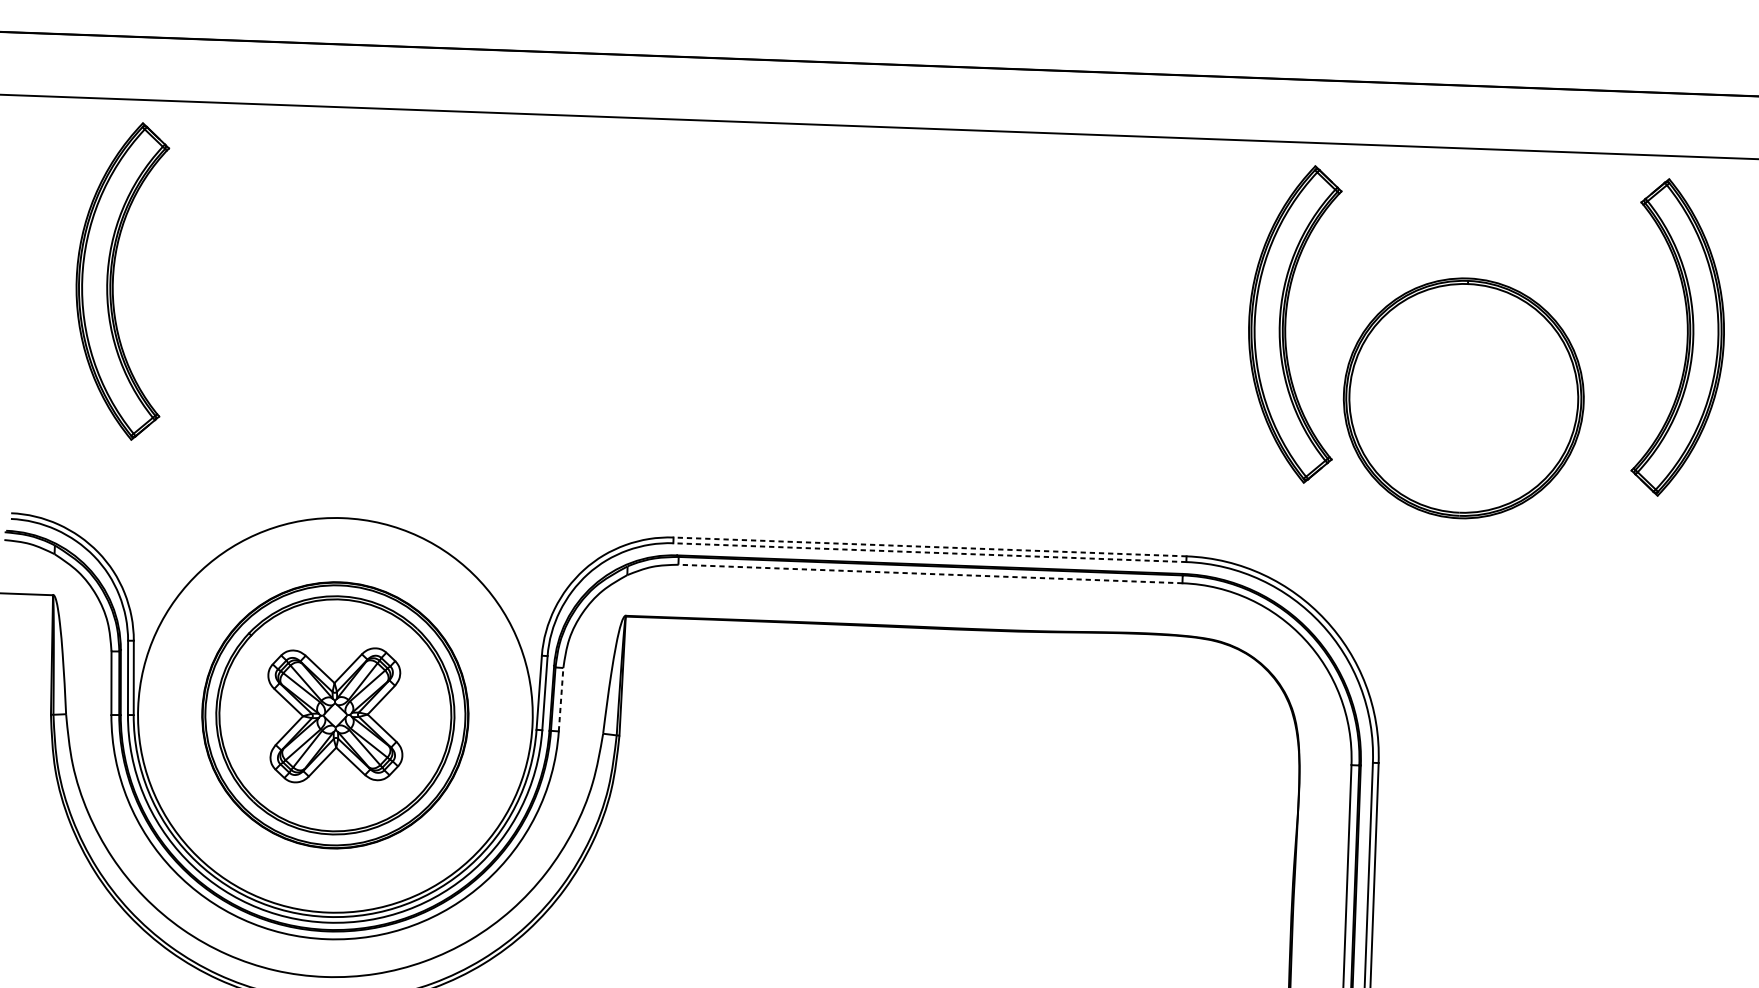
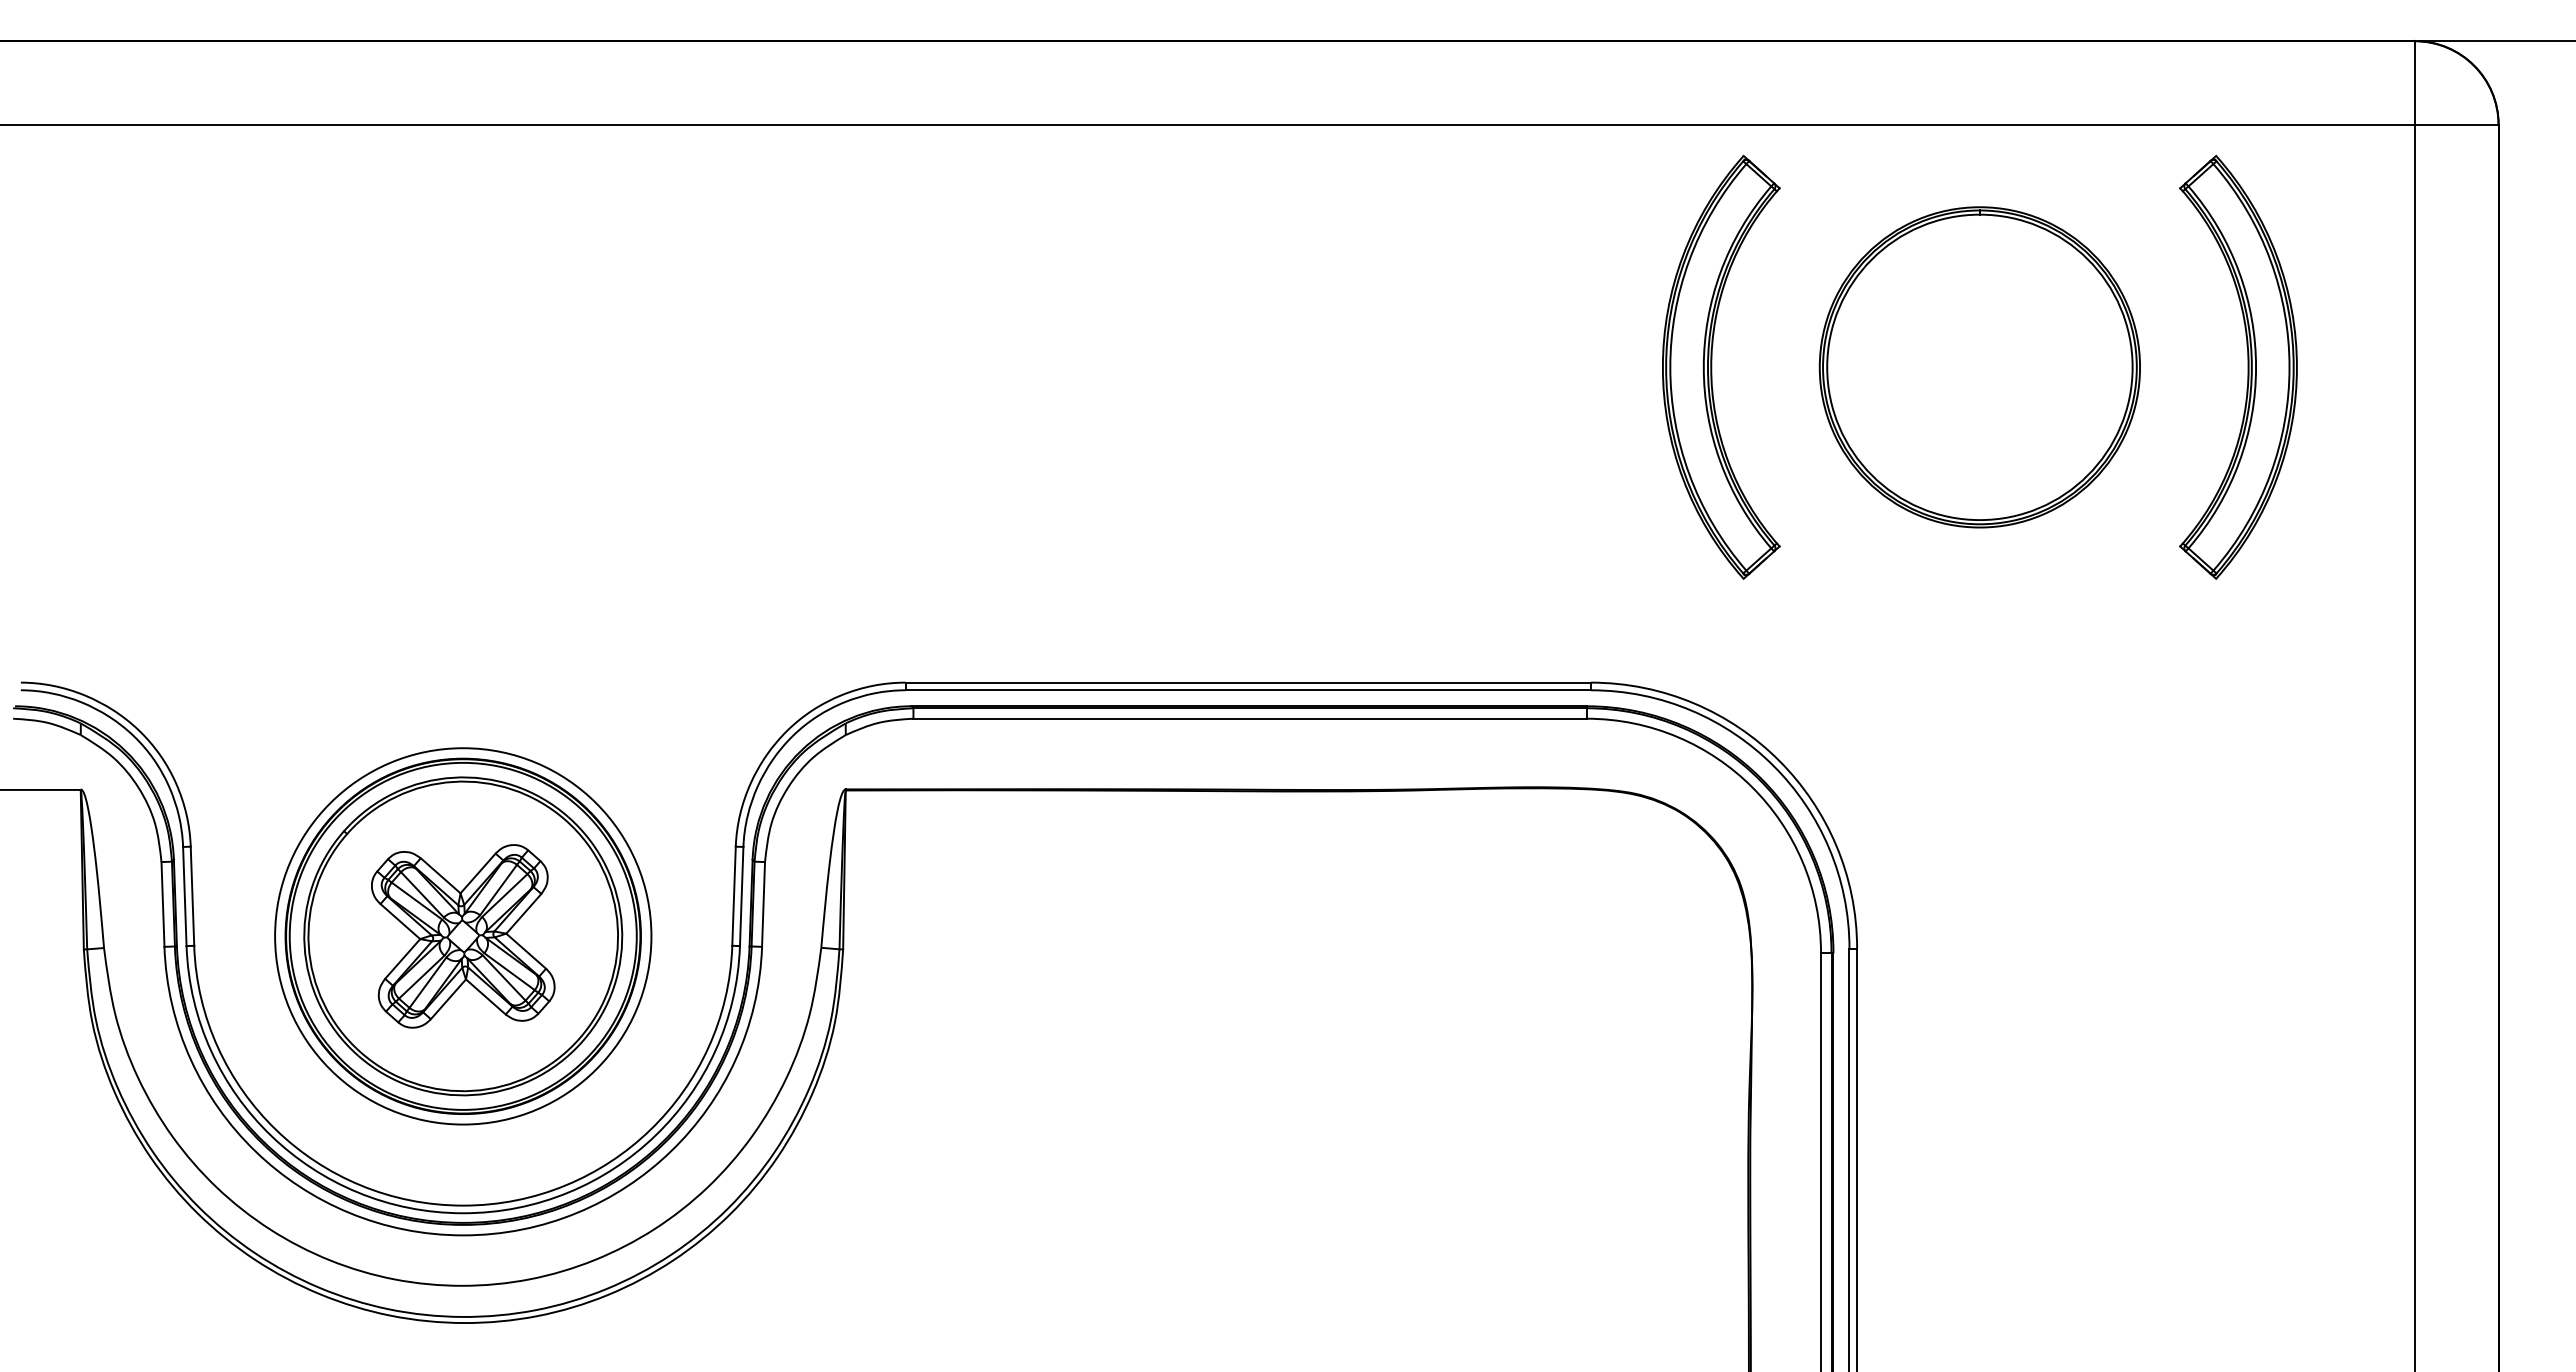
part: (113, 280) -> (146, 366), removed
part: (1463, 398) -> (1979, 367), moved
line: (930, 546) -> (1248, 682), dashed -> solid
line: (930, 552) -> (1248, 690), dashed -> solid
line: (930, 573) -> (1250, 718), dashed -> solid
line: (561, 698) -> (763, 903), dashed -> solid
circle: (335, 715) -> (463, 936), size x0.71

